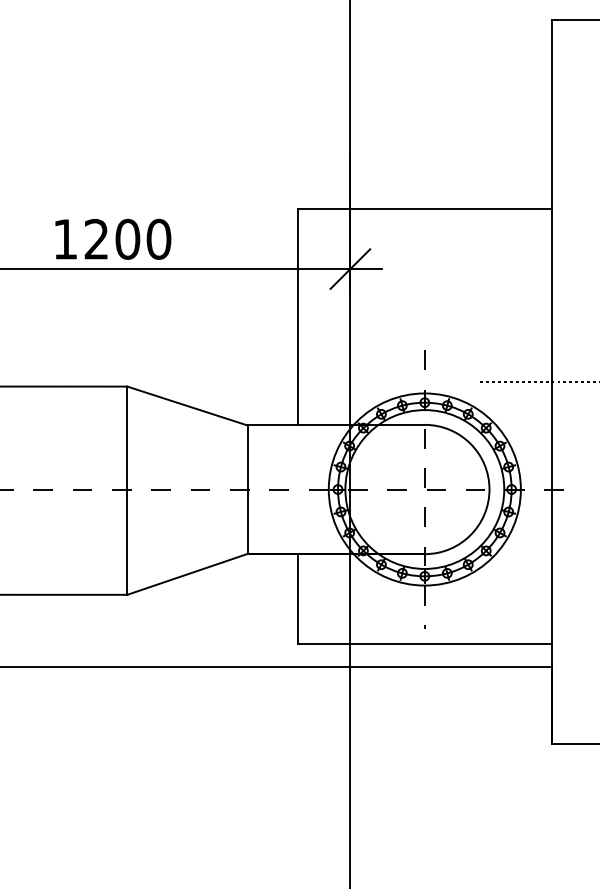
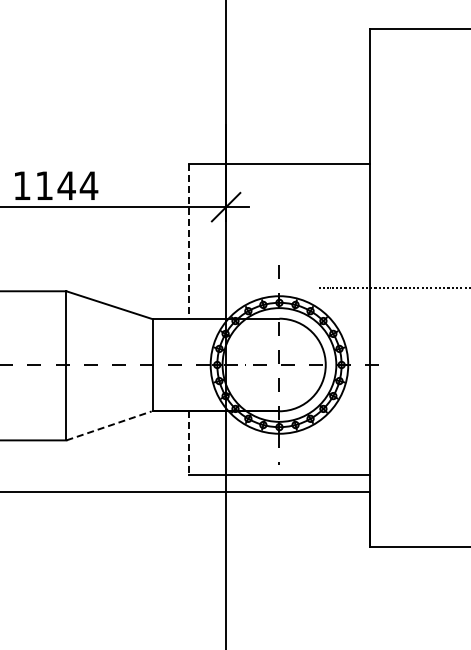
text: (128, 238) -> (67, 185), 1200 -> 1144
line: (297, 318) -> (188, 242), solid -> dashed
line: (187, 574) -> (109, 425), solid -> dashed
line: (297, 599) -> (188, 443), solid -> dashed

